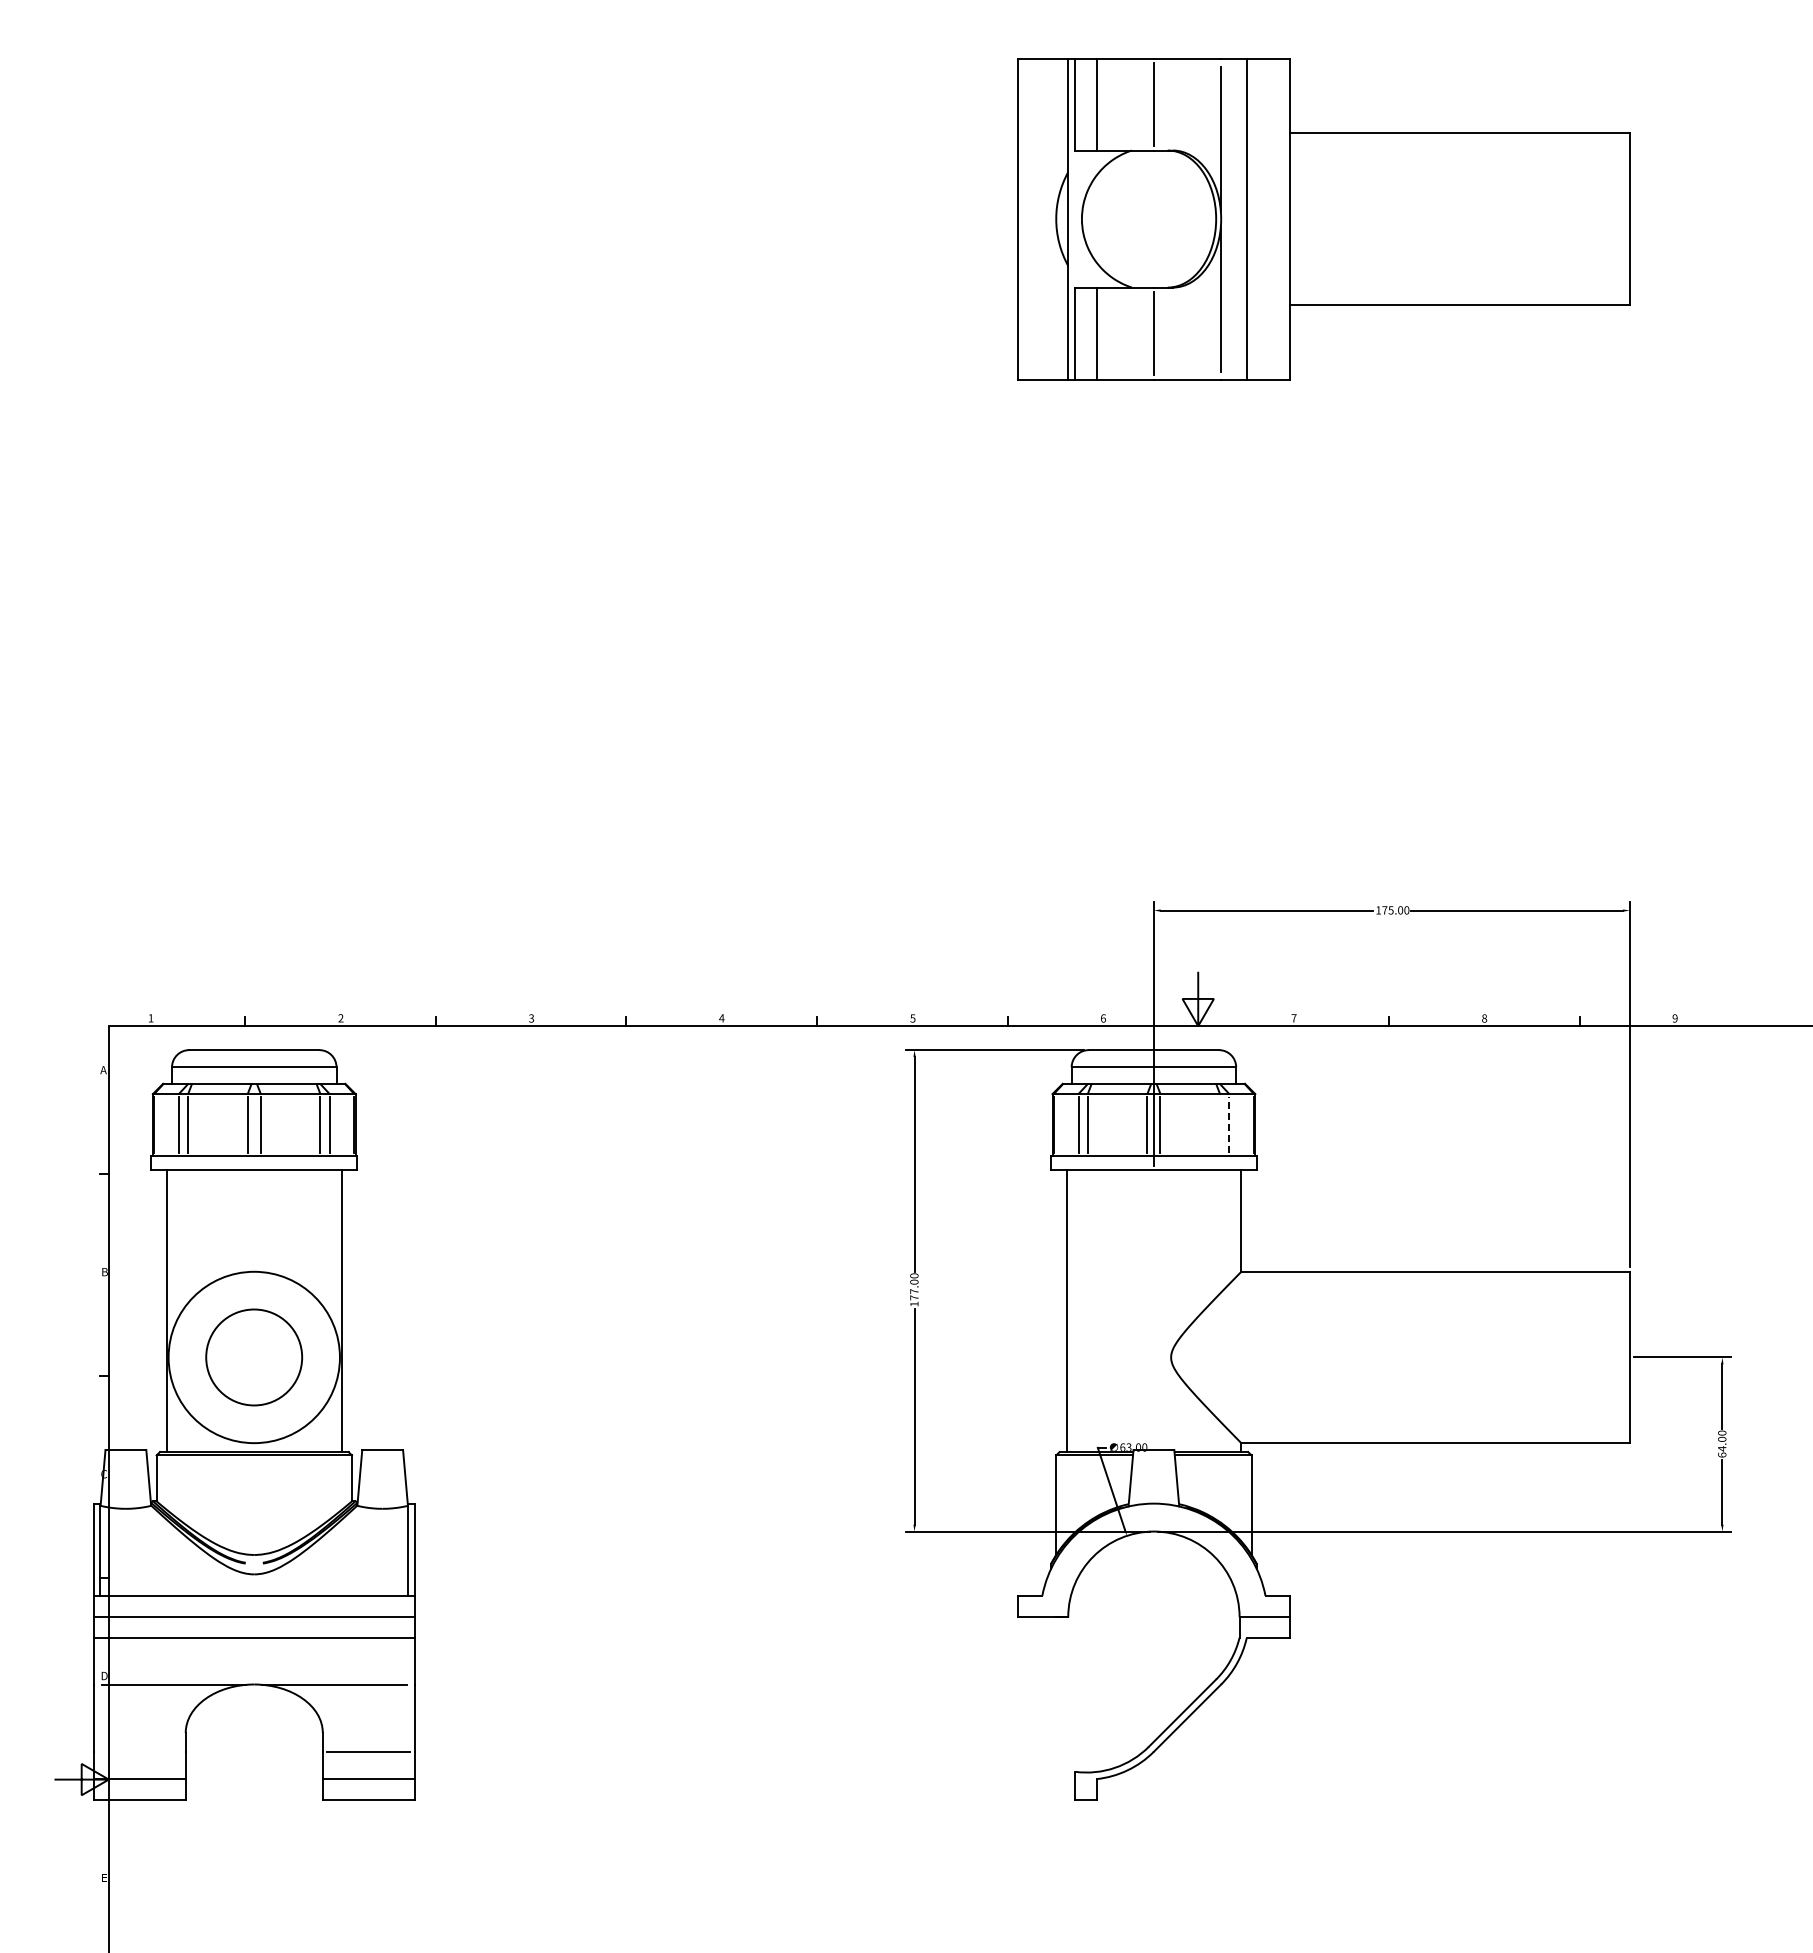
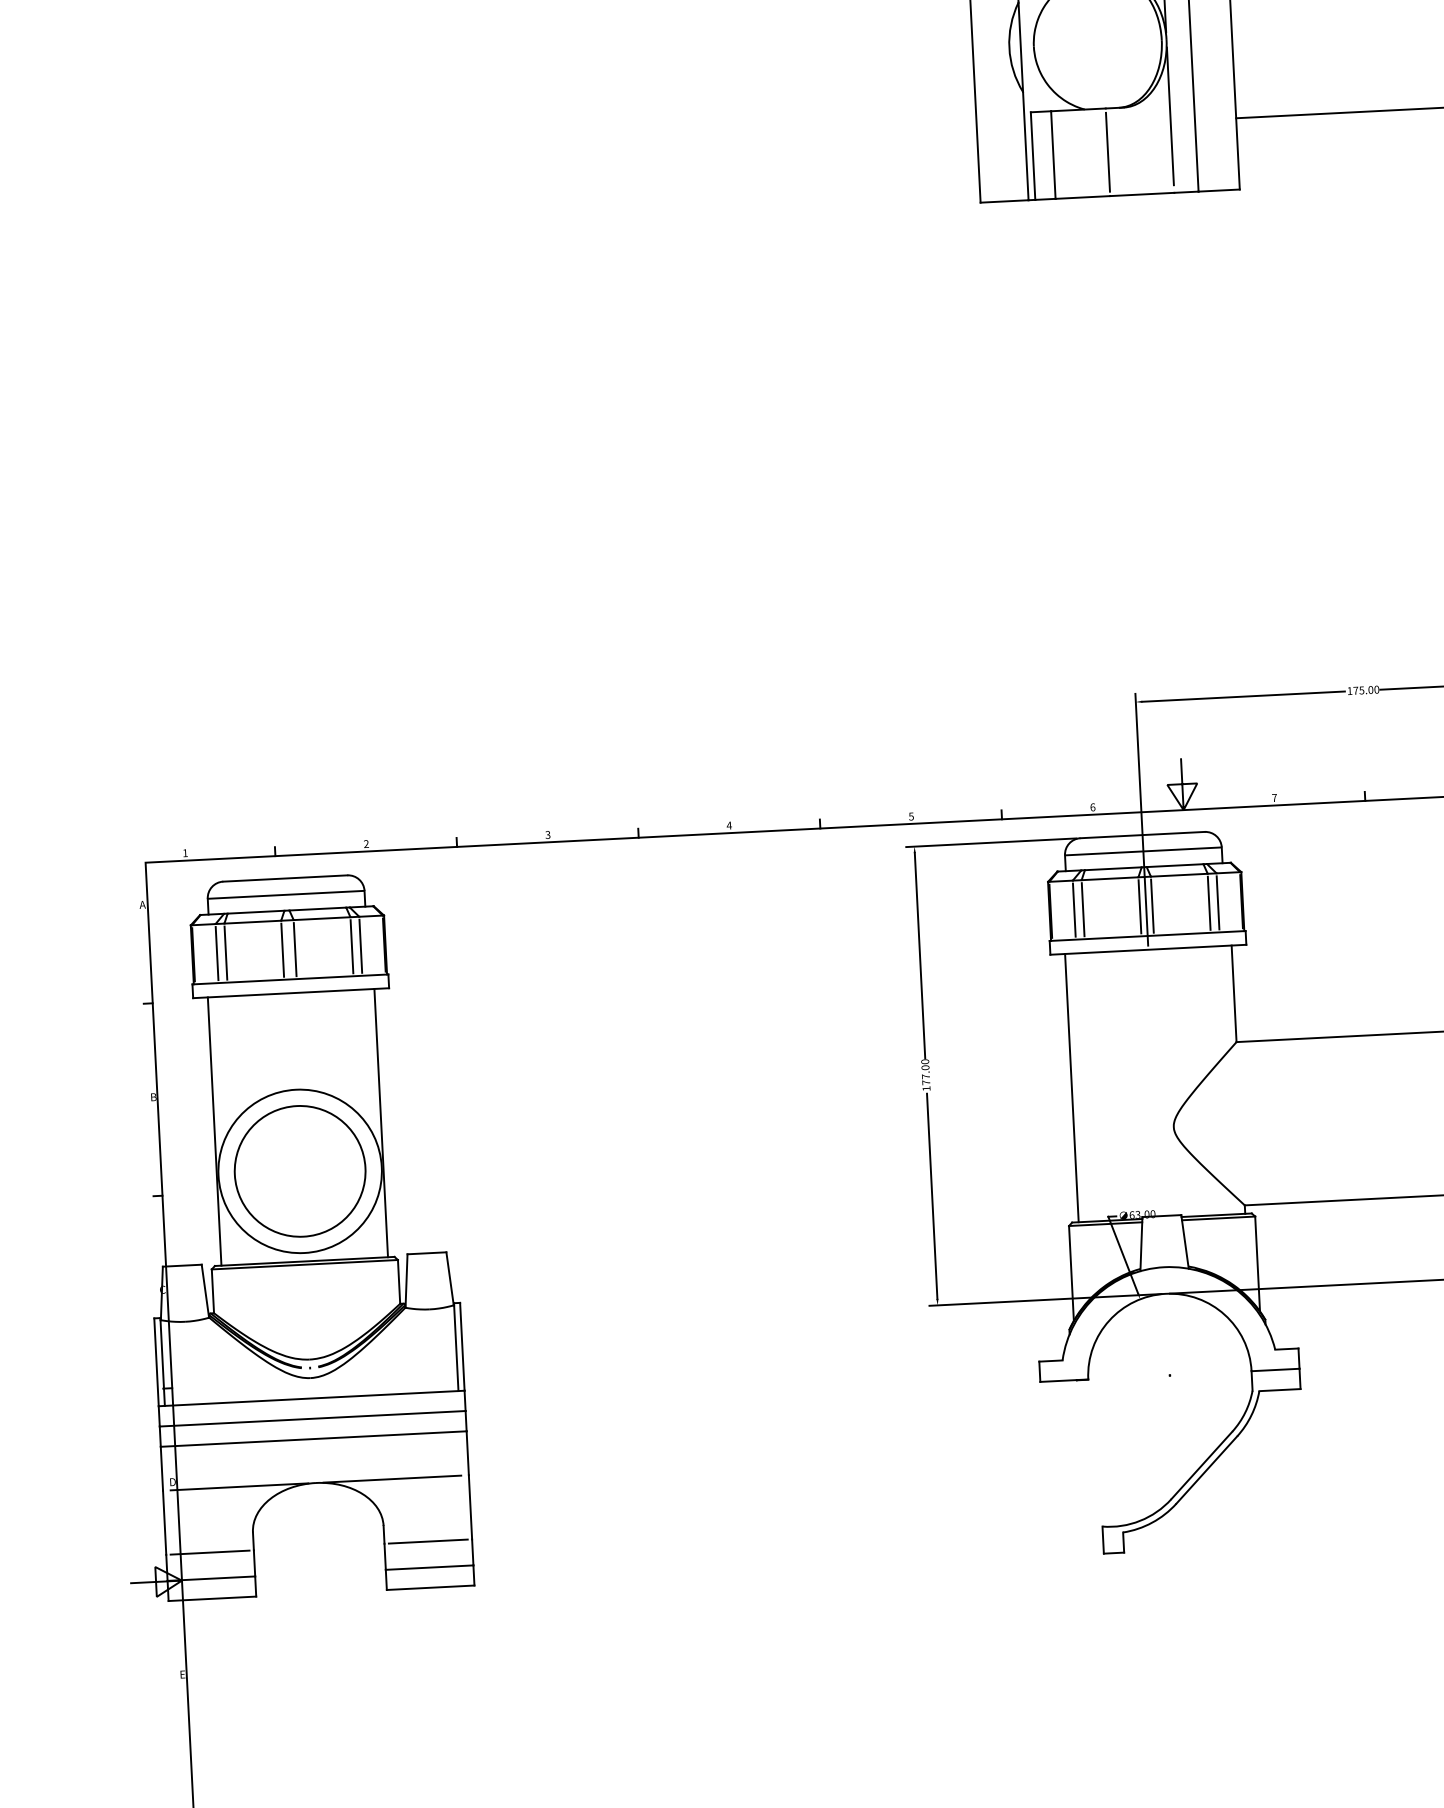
line: (1220, 1124) -> (1209, 902), added
line: (1229, 1125) -> (1218, 903), dashed -> solid
circle: (253, 1357) -> (299, 1171), size x1.43
line: (139, 1751) -> (209, 1552), added

